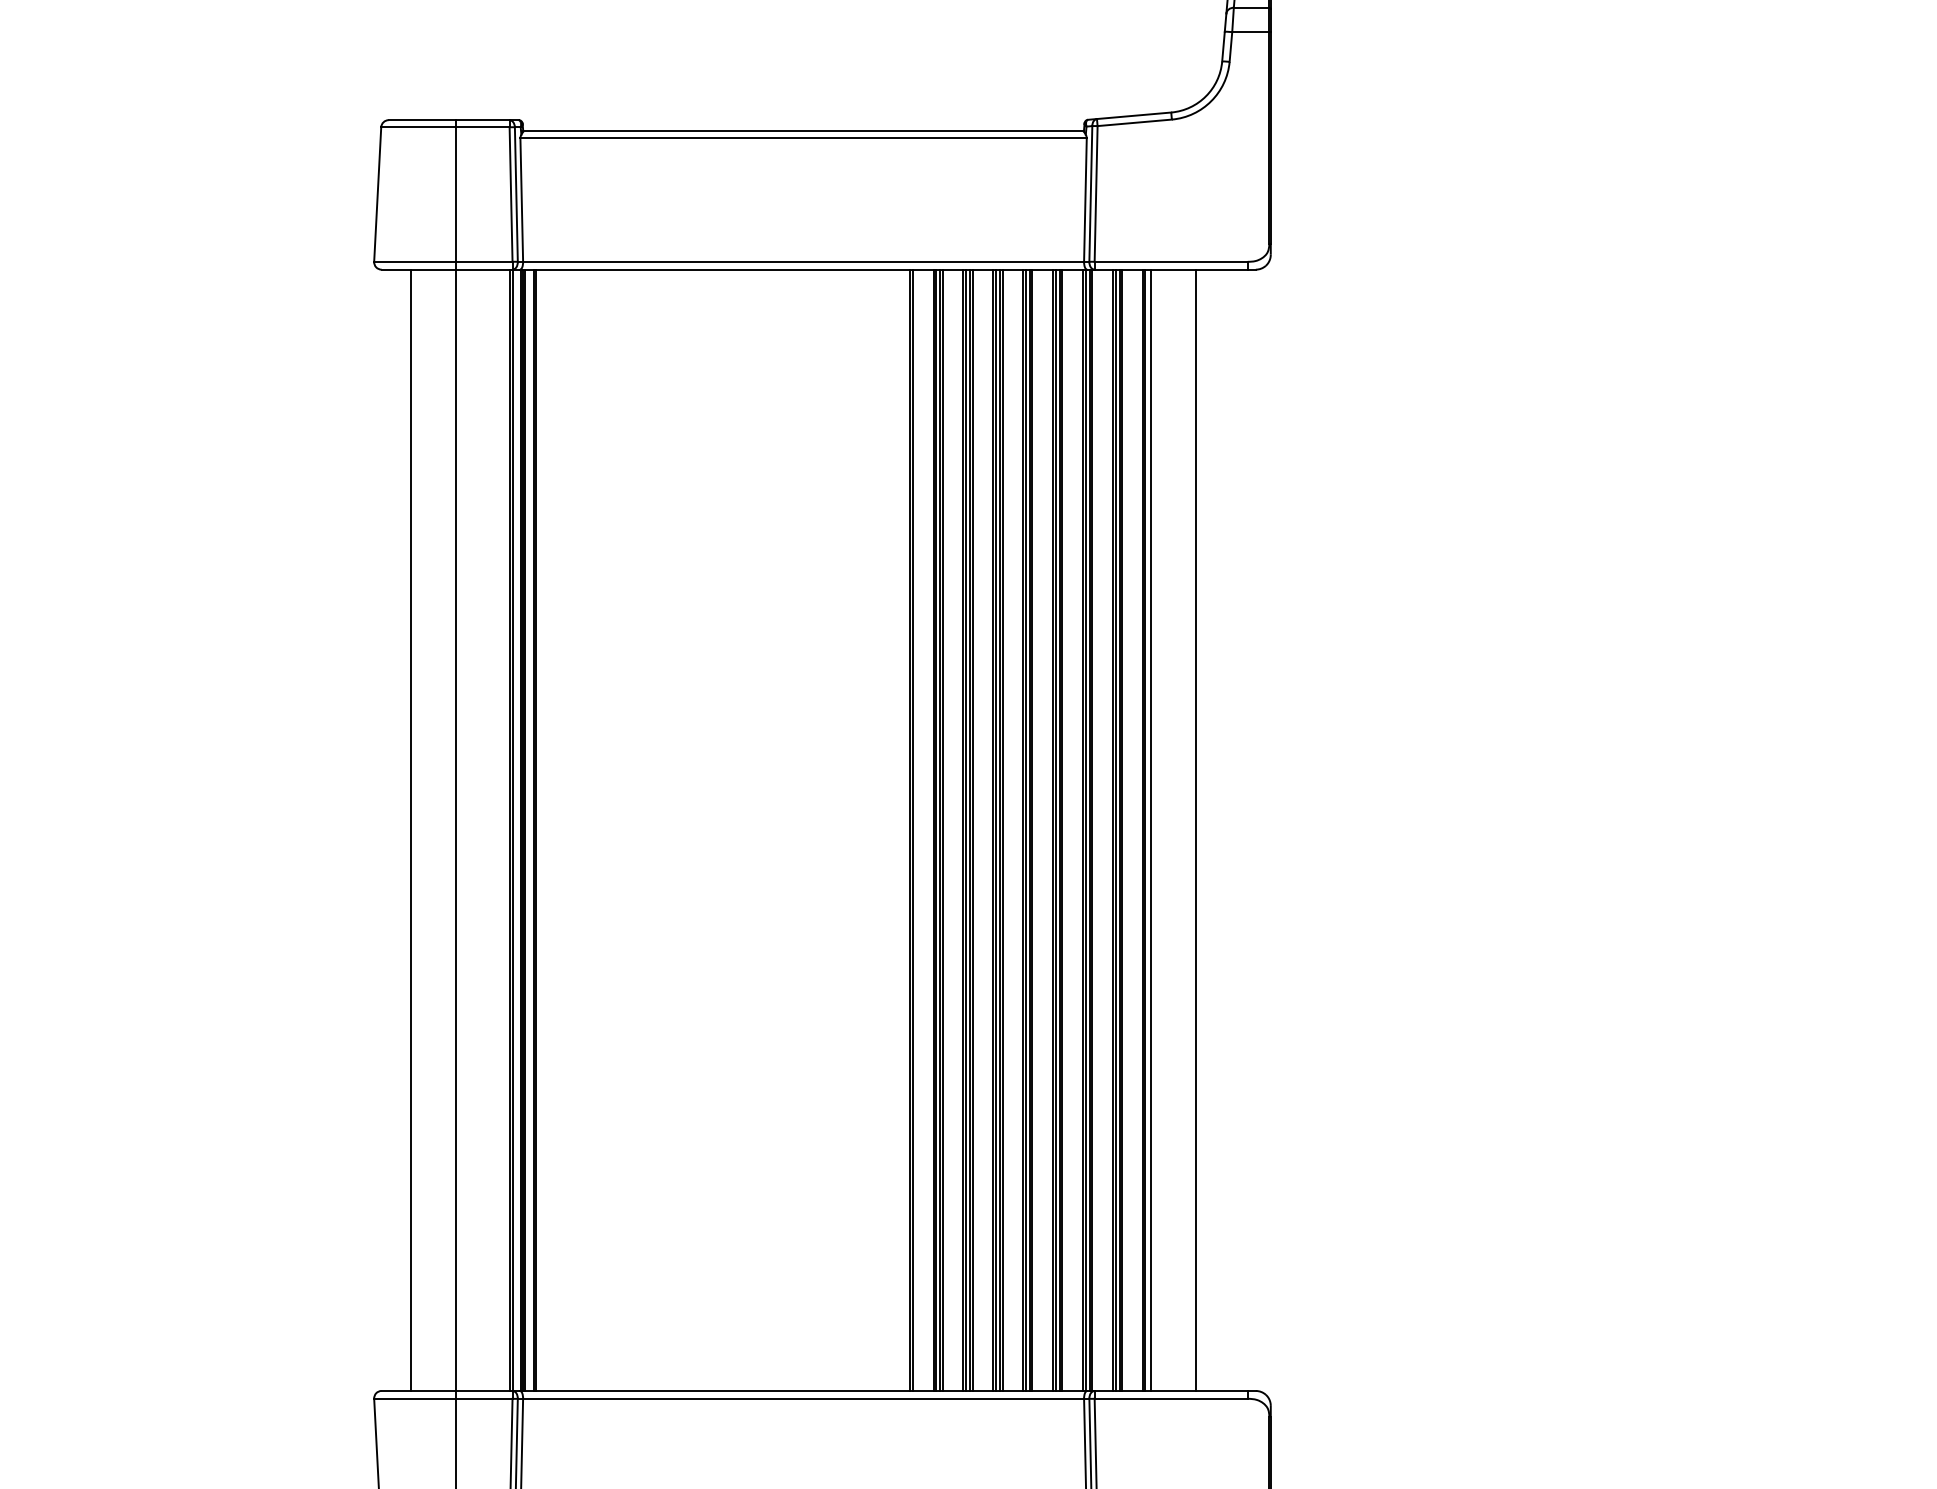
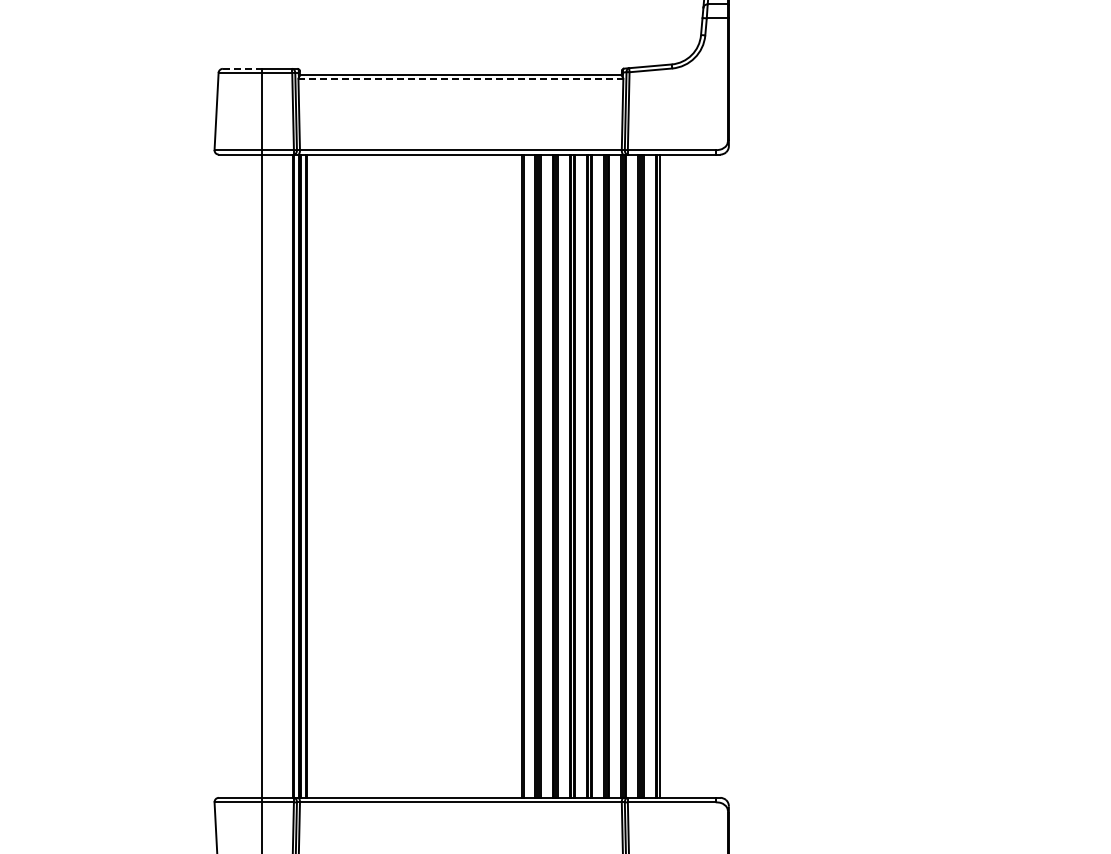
line: (422, 119) -> (242, 68), solid -> dashed
line: (804, 138) -> (461, 79), solid -> dashed
line: (410, 829) -> (235, 475), removed
line: (1196, 829) -> (686, 475), removed

